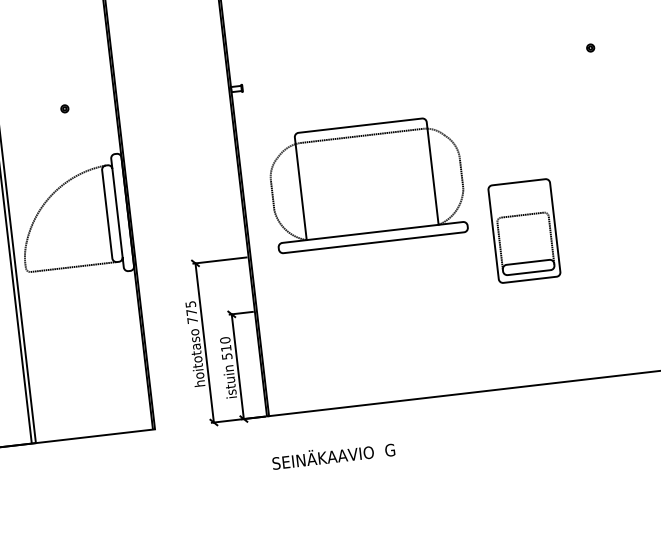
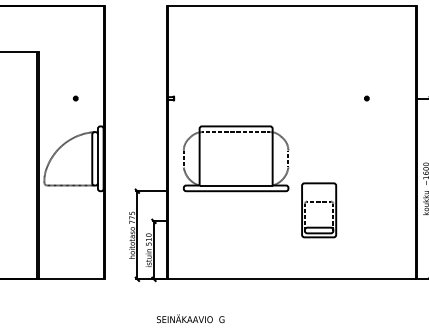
part: (525, 231) -> (319, 210), moved
text: (333, 454) -> (190, 318), moved

